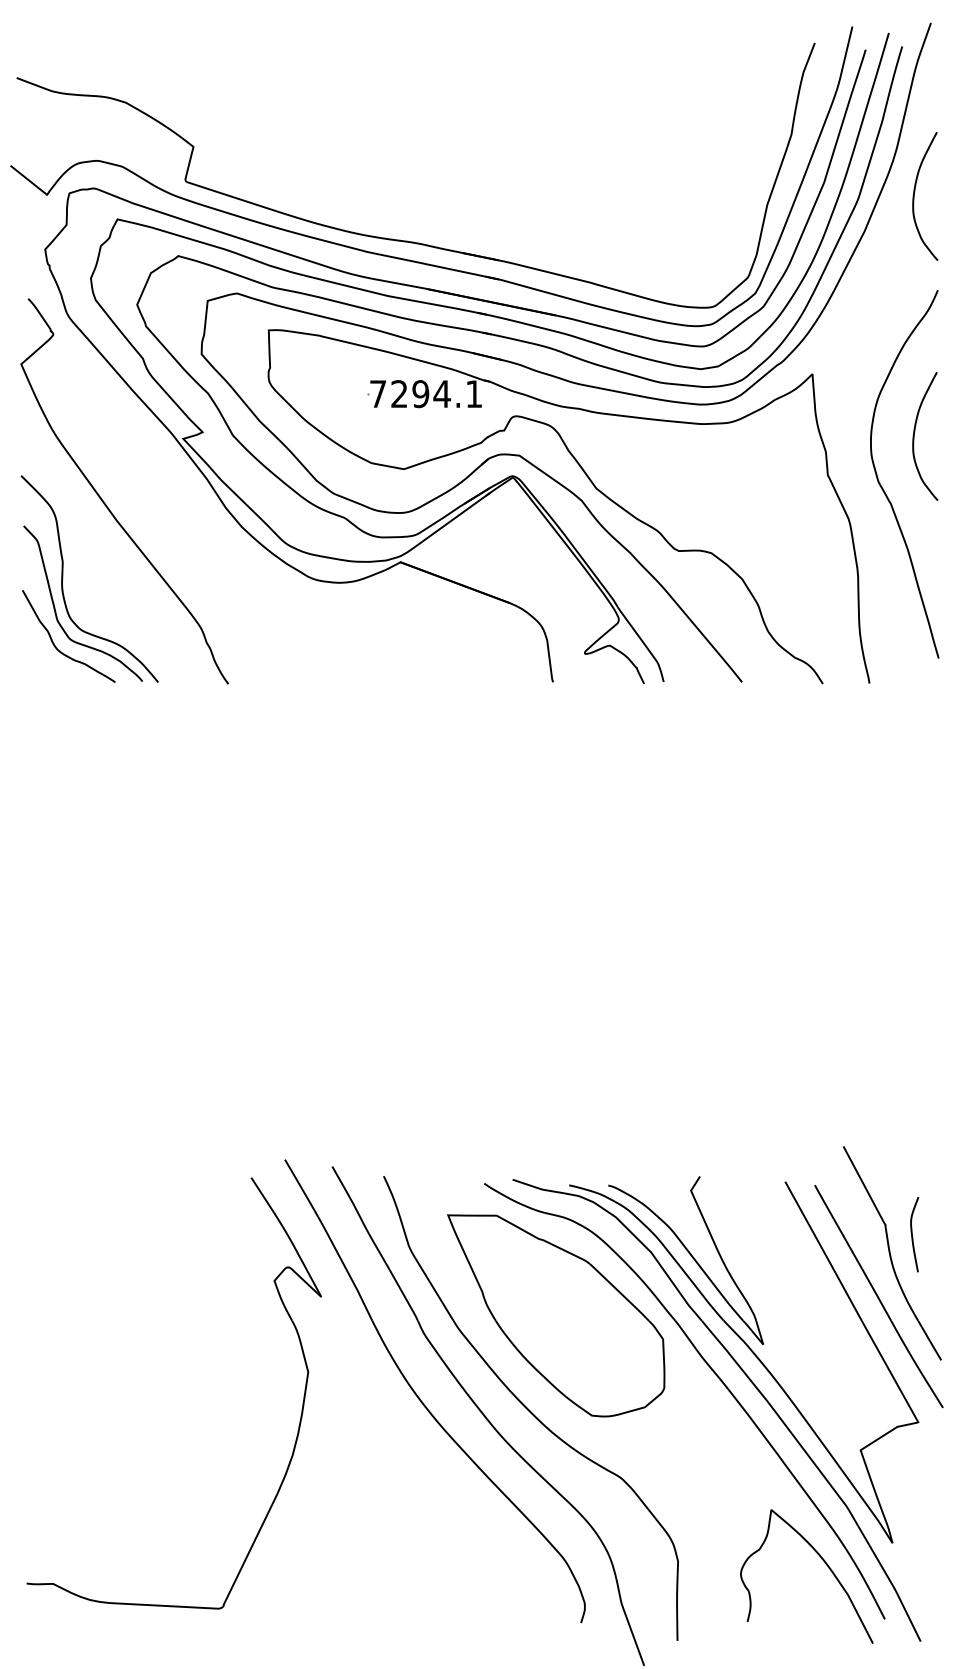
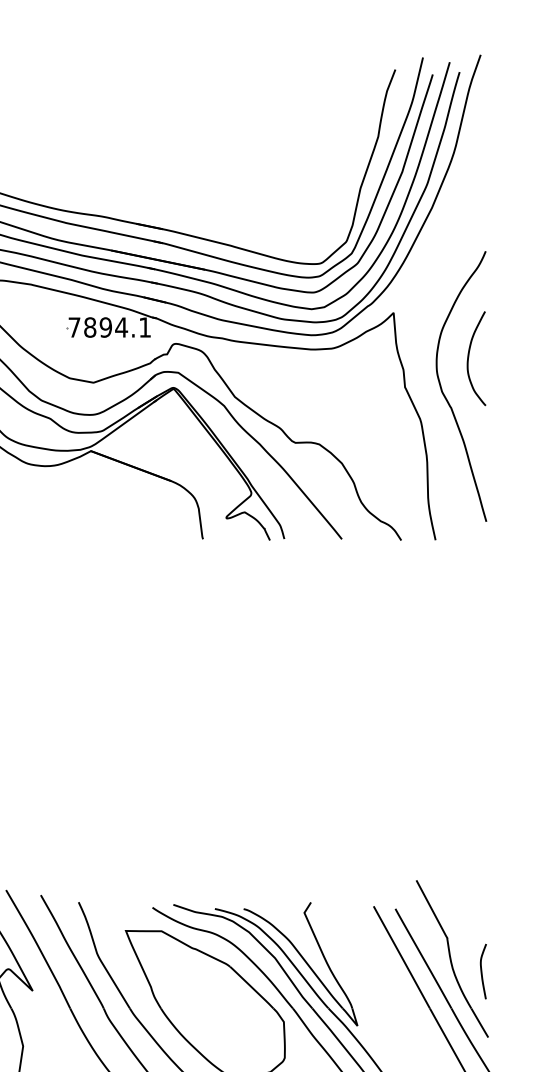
curve: (915, 192) -> (469, 179), removed
text: (399, 394) -> (90, 327), 7294.1 -> 7894.1
curve: (912, 1234) -> (481, 971), moved

